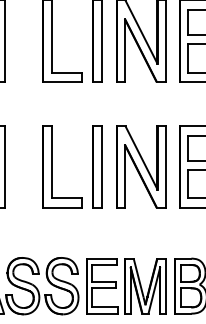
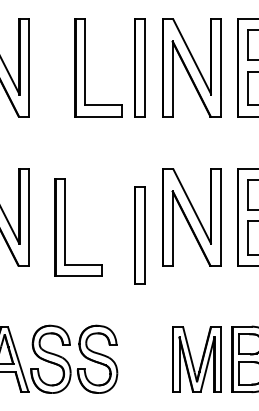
part: (51, 166) -> (65, 227), moved
part: (97, 166) -> (139, 235), moved
part: (102, 286) -> (145, 359), removed

